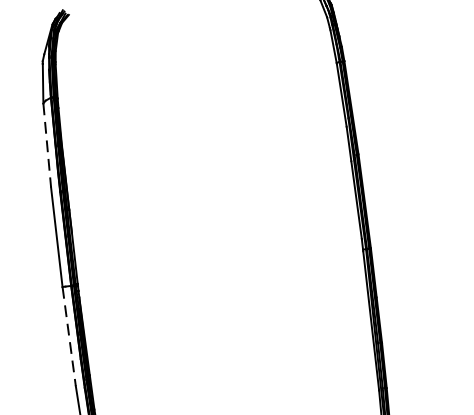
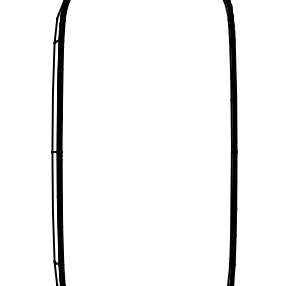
line: (46, 146) -> (53, 68), dashed -> solid
line: (68, 337) -> (52, 182), dashed -> solid

